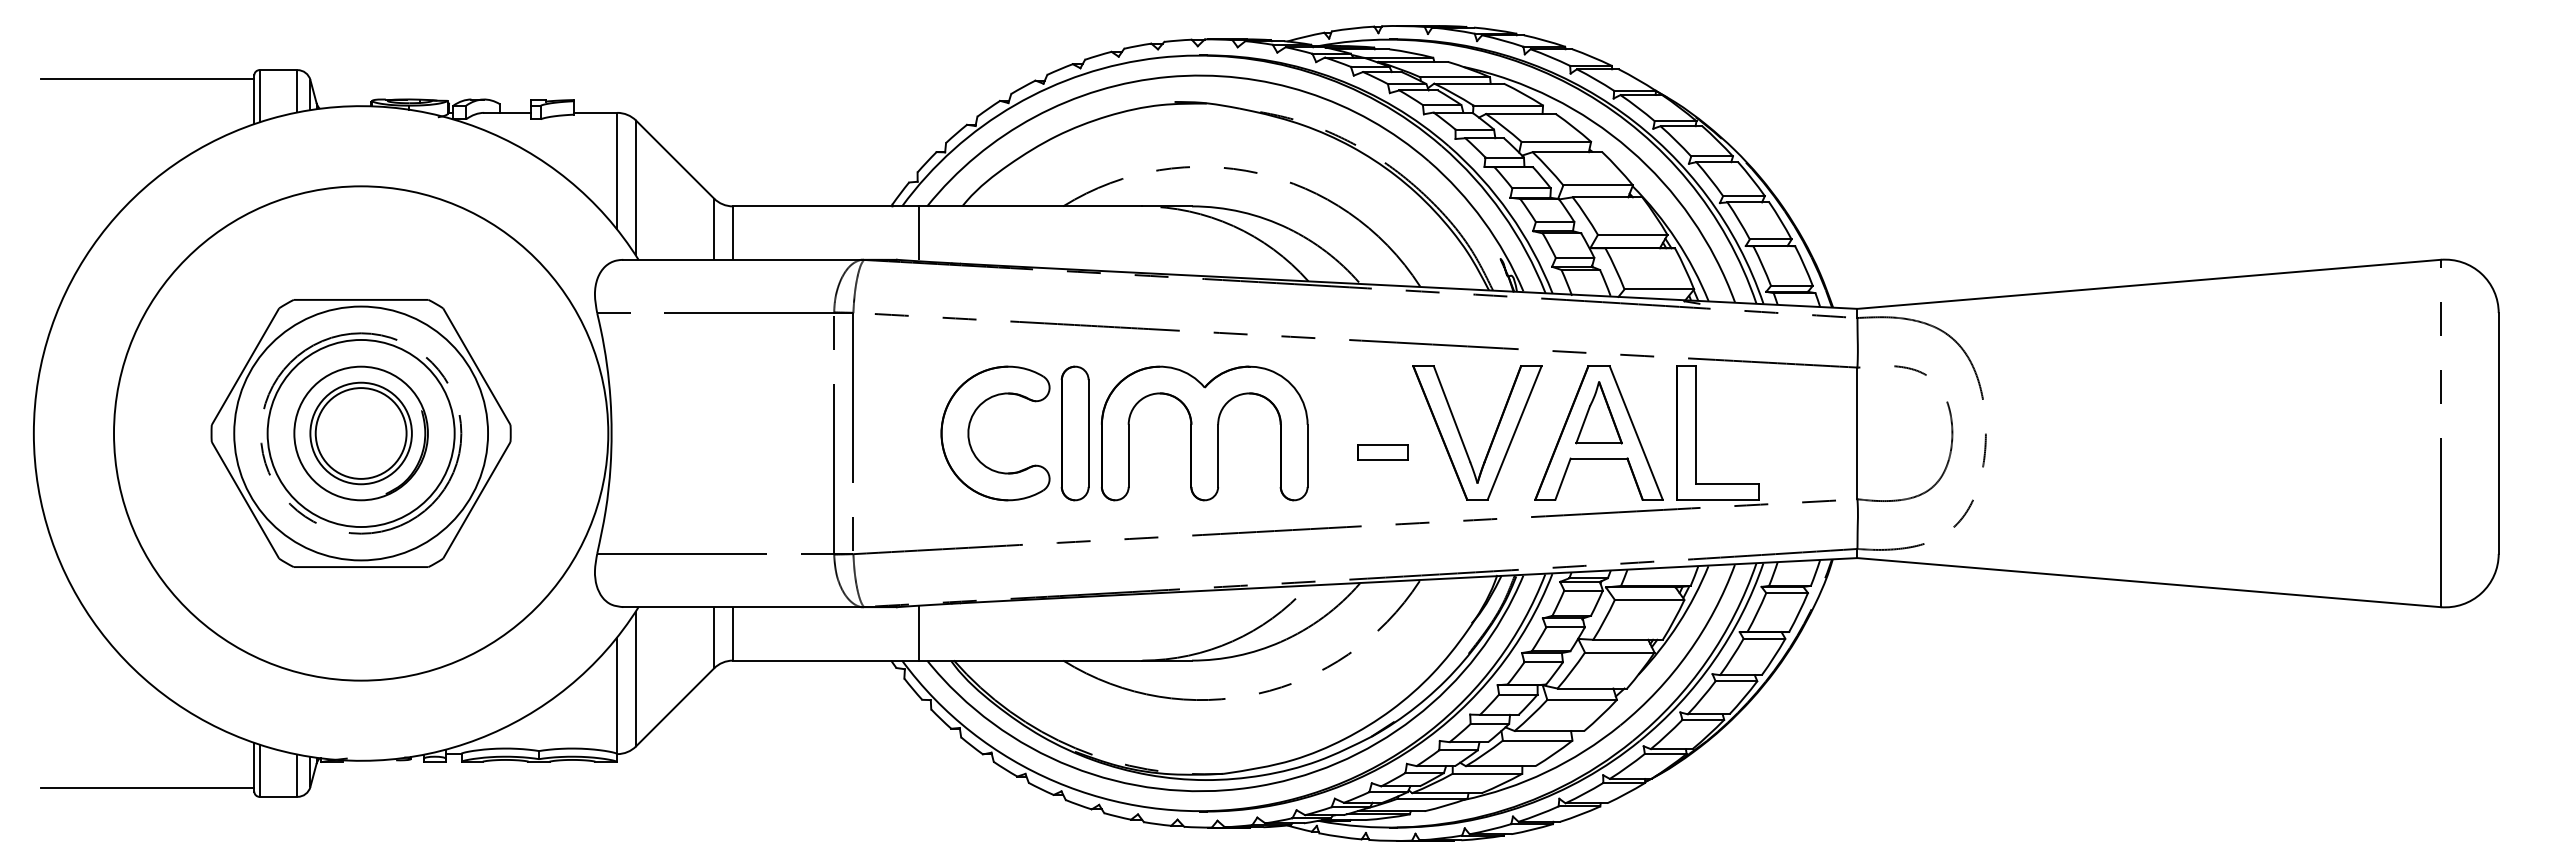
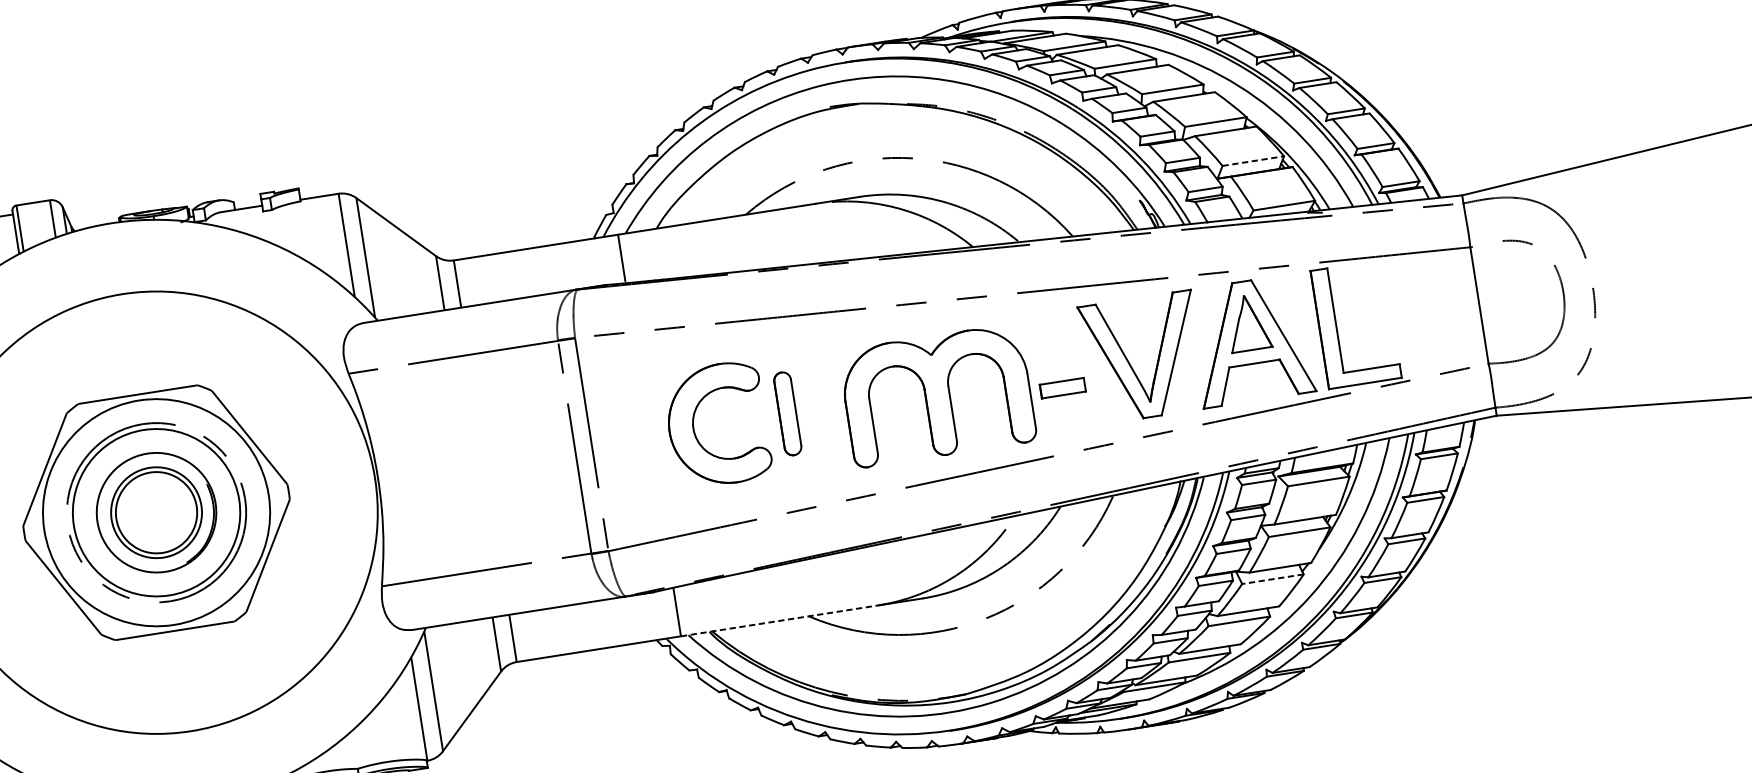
line: (1632, 234) -> (1253, 160), solid -> dashed
part: (1074, 433) -> (787, 413), size x0.7
part: (1204, 433) -> (937, 395), moved
line: (1030, 660) -> (779, 620), solid -> dashed
line: (1582, 699) -> (1273, 578), solid -> dashed

